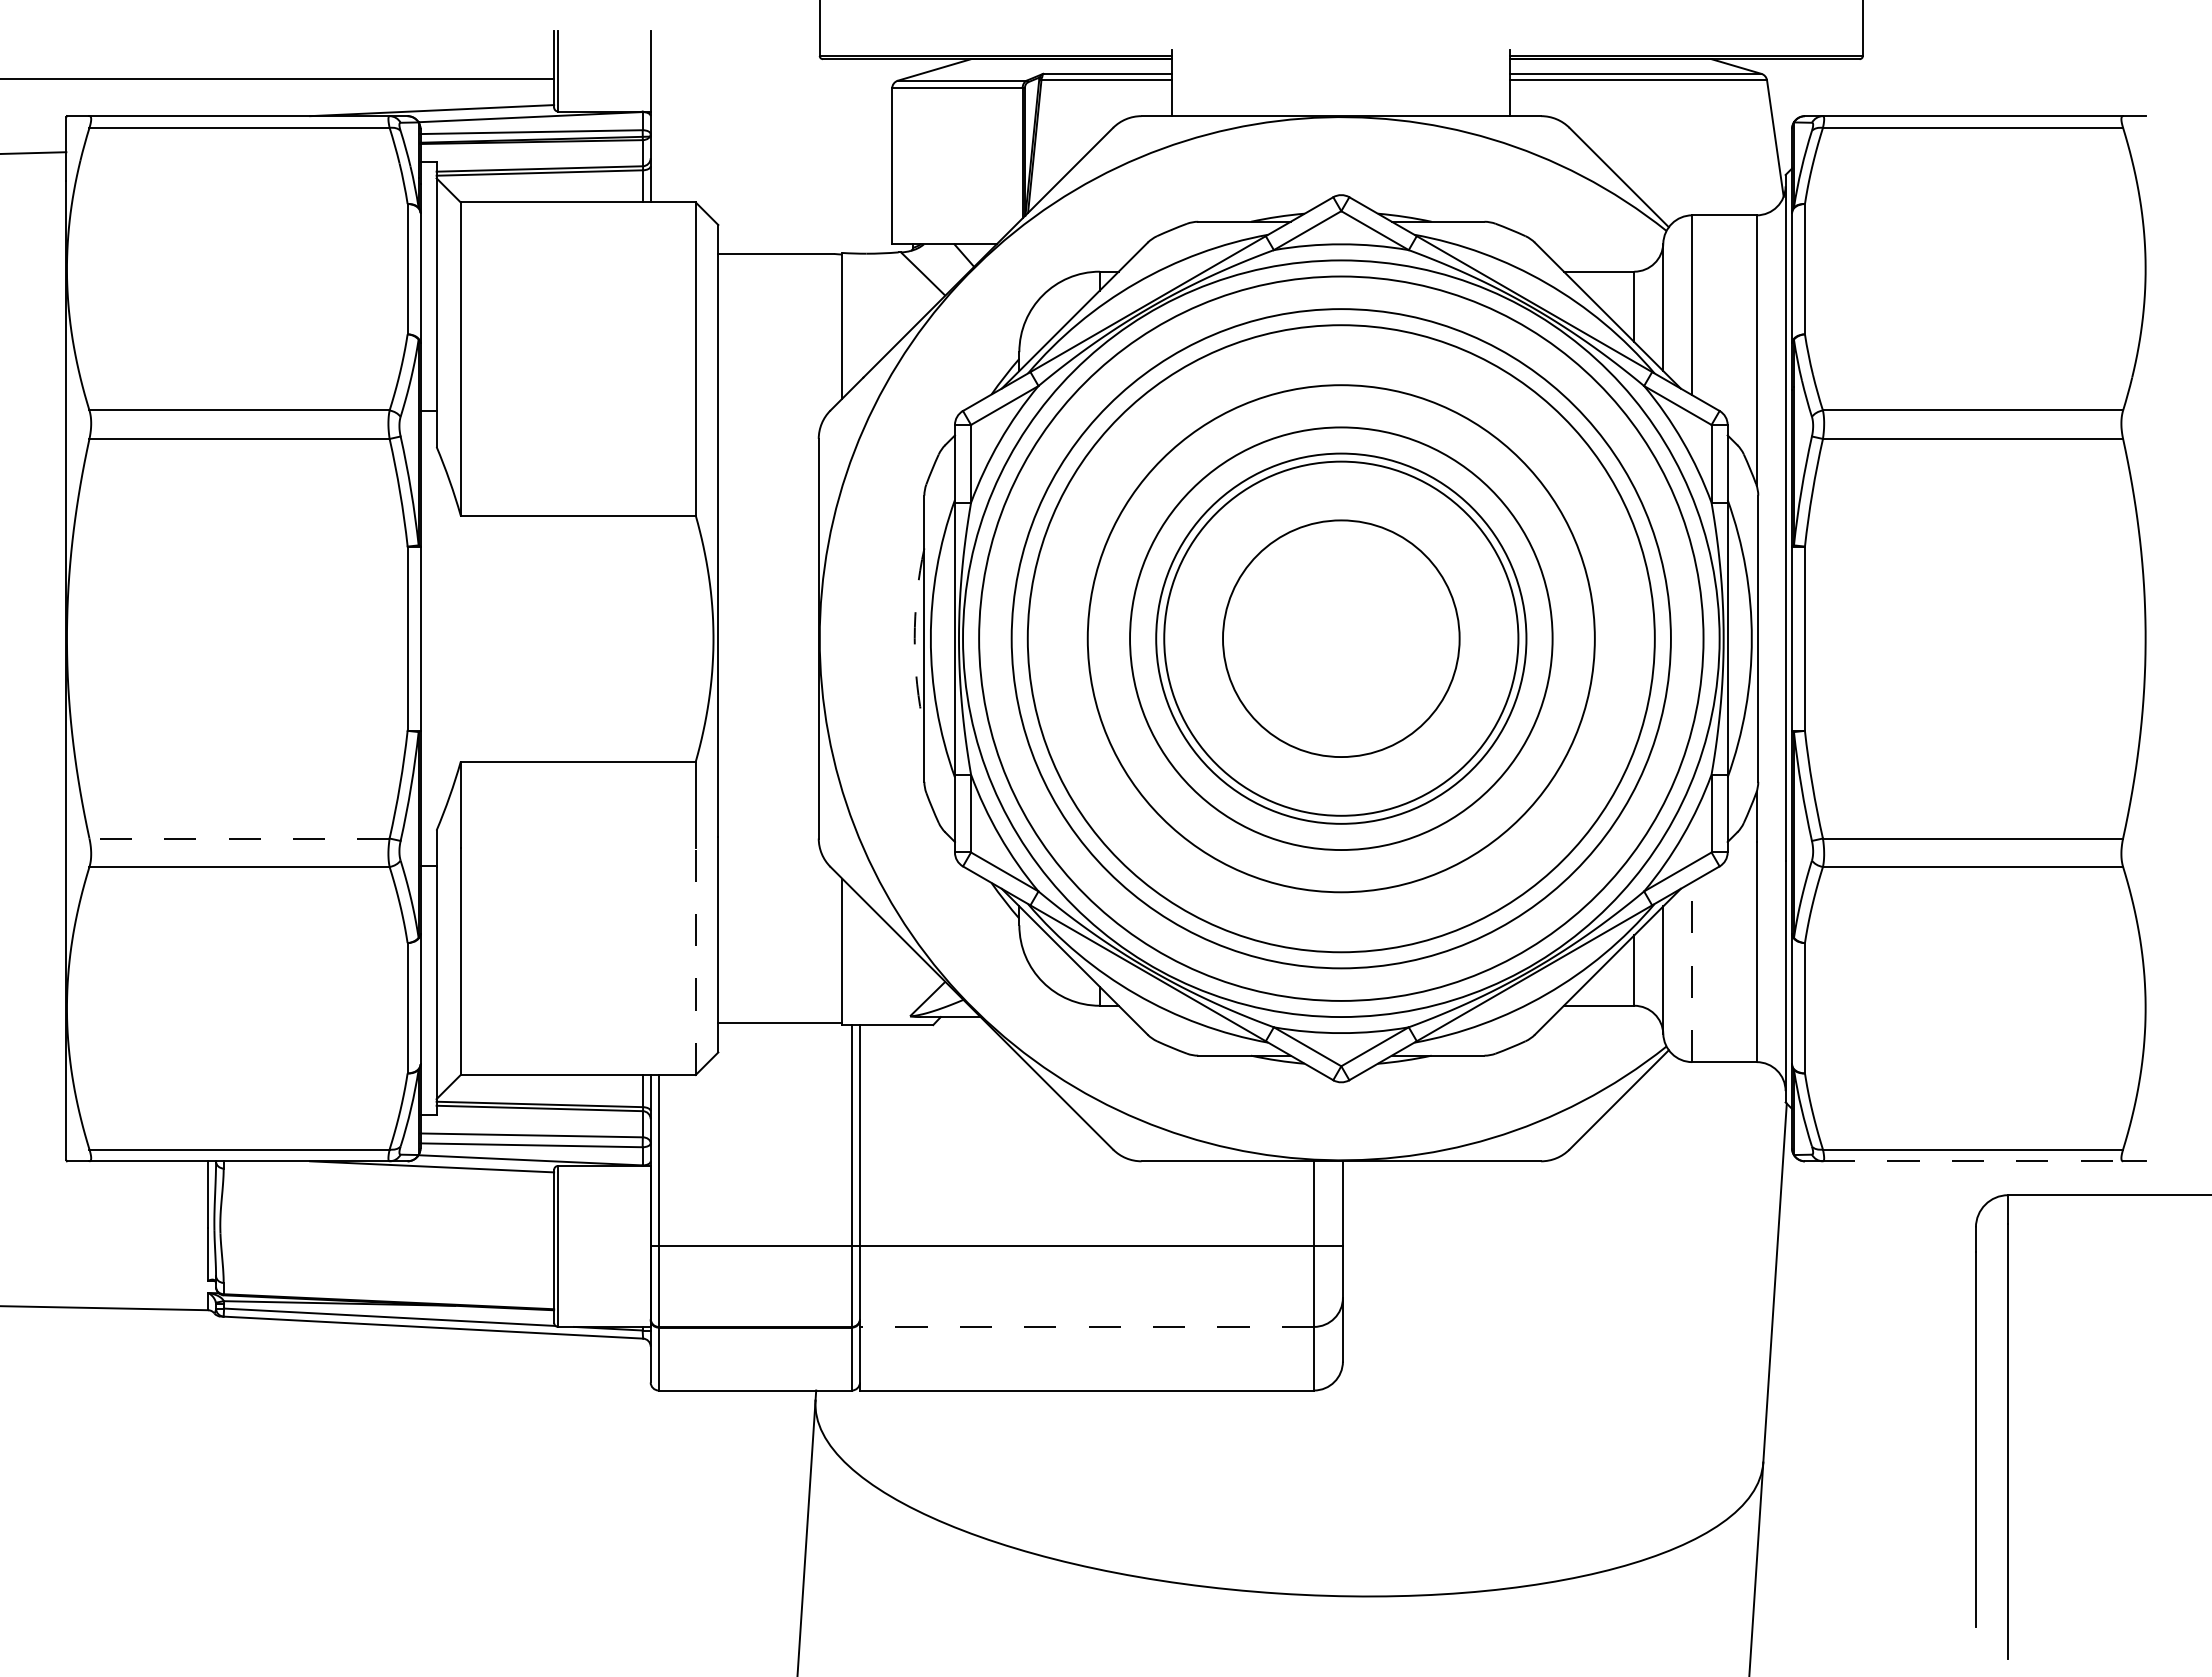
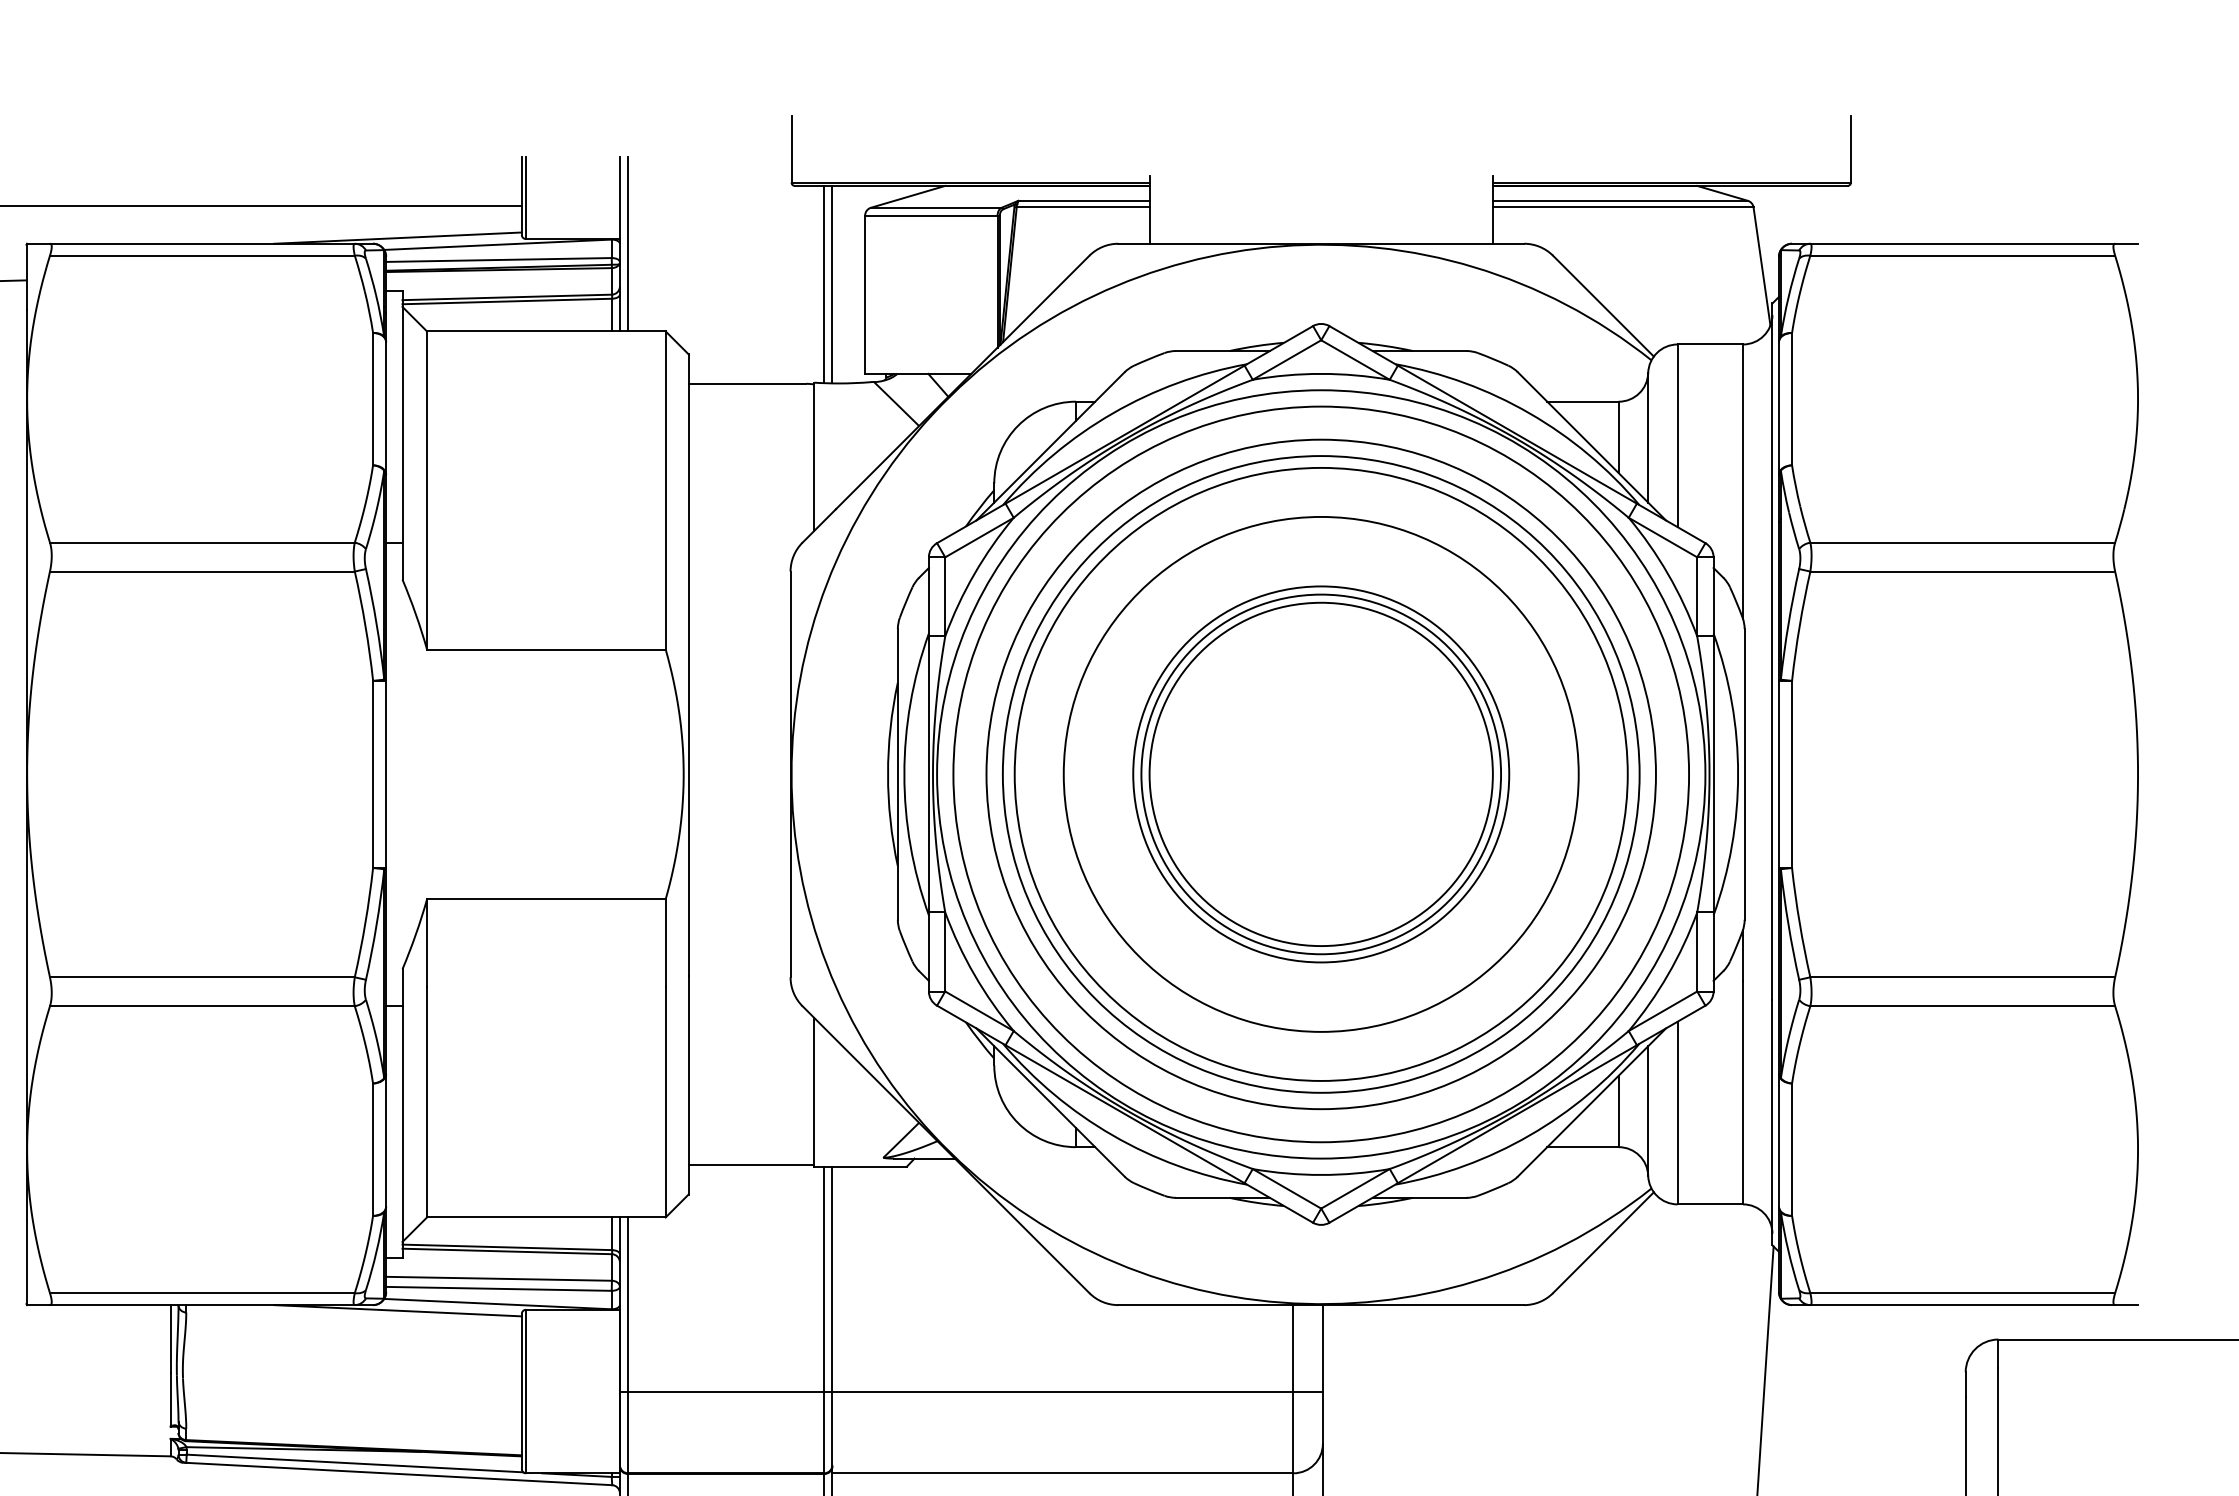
line: (658, 116) -> (627, 244), added
line: (851, 156) -> (823, 284), added
line: (859, 156) -> (831, 284), added
arc: (914, 638) -> (887, 774), dashed -> solid
circle: (1341, 638) -> (1321, 774), size x1.43
circle: (1341, 638) -> (1321, 774), size x1.43
line: (239, 838) -> (202, 977), dashed -> solid
line: (695, 961) -> (665, 1102), dashed -> solid
line: (1692, 972) -> (1677, 1113), dashed -> solid
line: (1973, 1161) -> (1963, 1305), dashed -> solid
line: (1086, 1326) -> (1062, 1472), dashed -> solid

